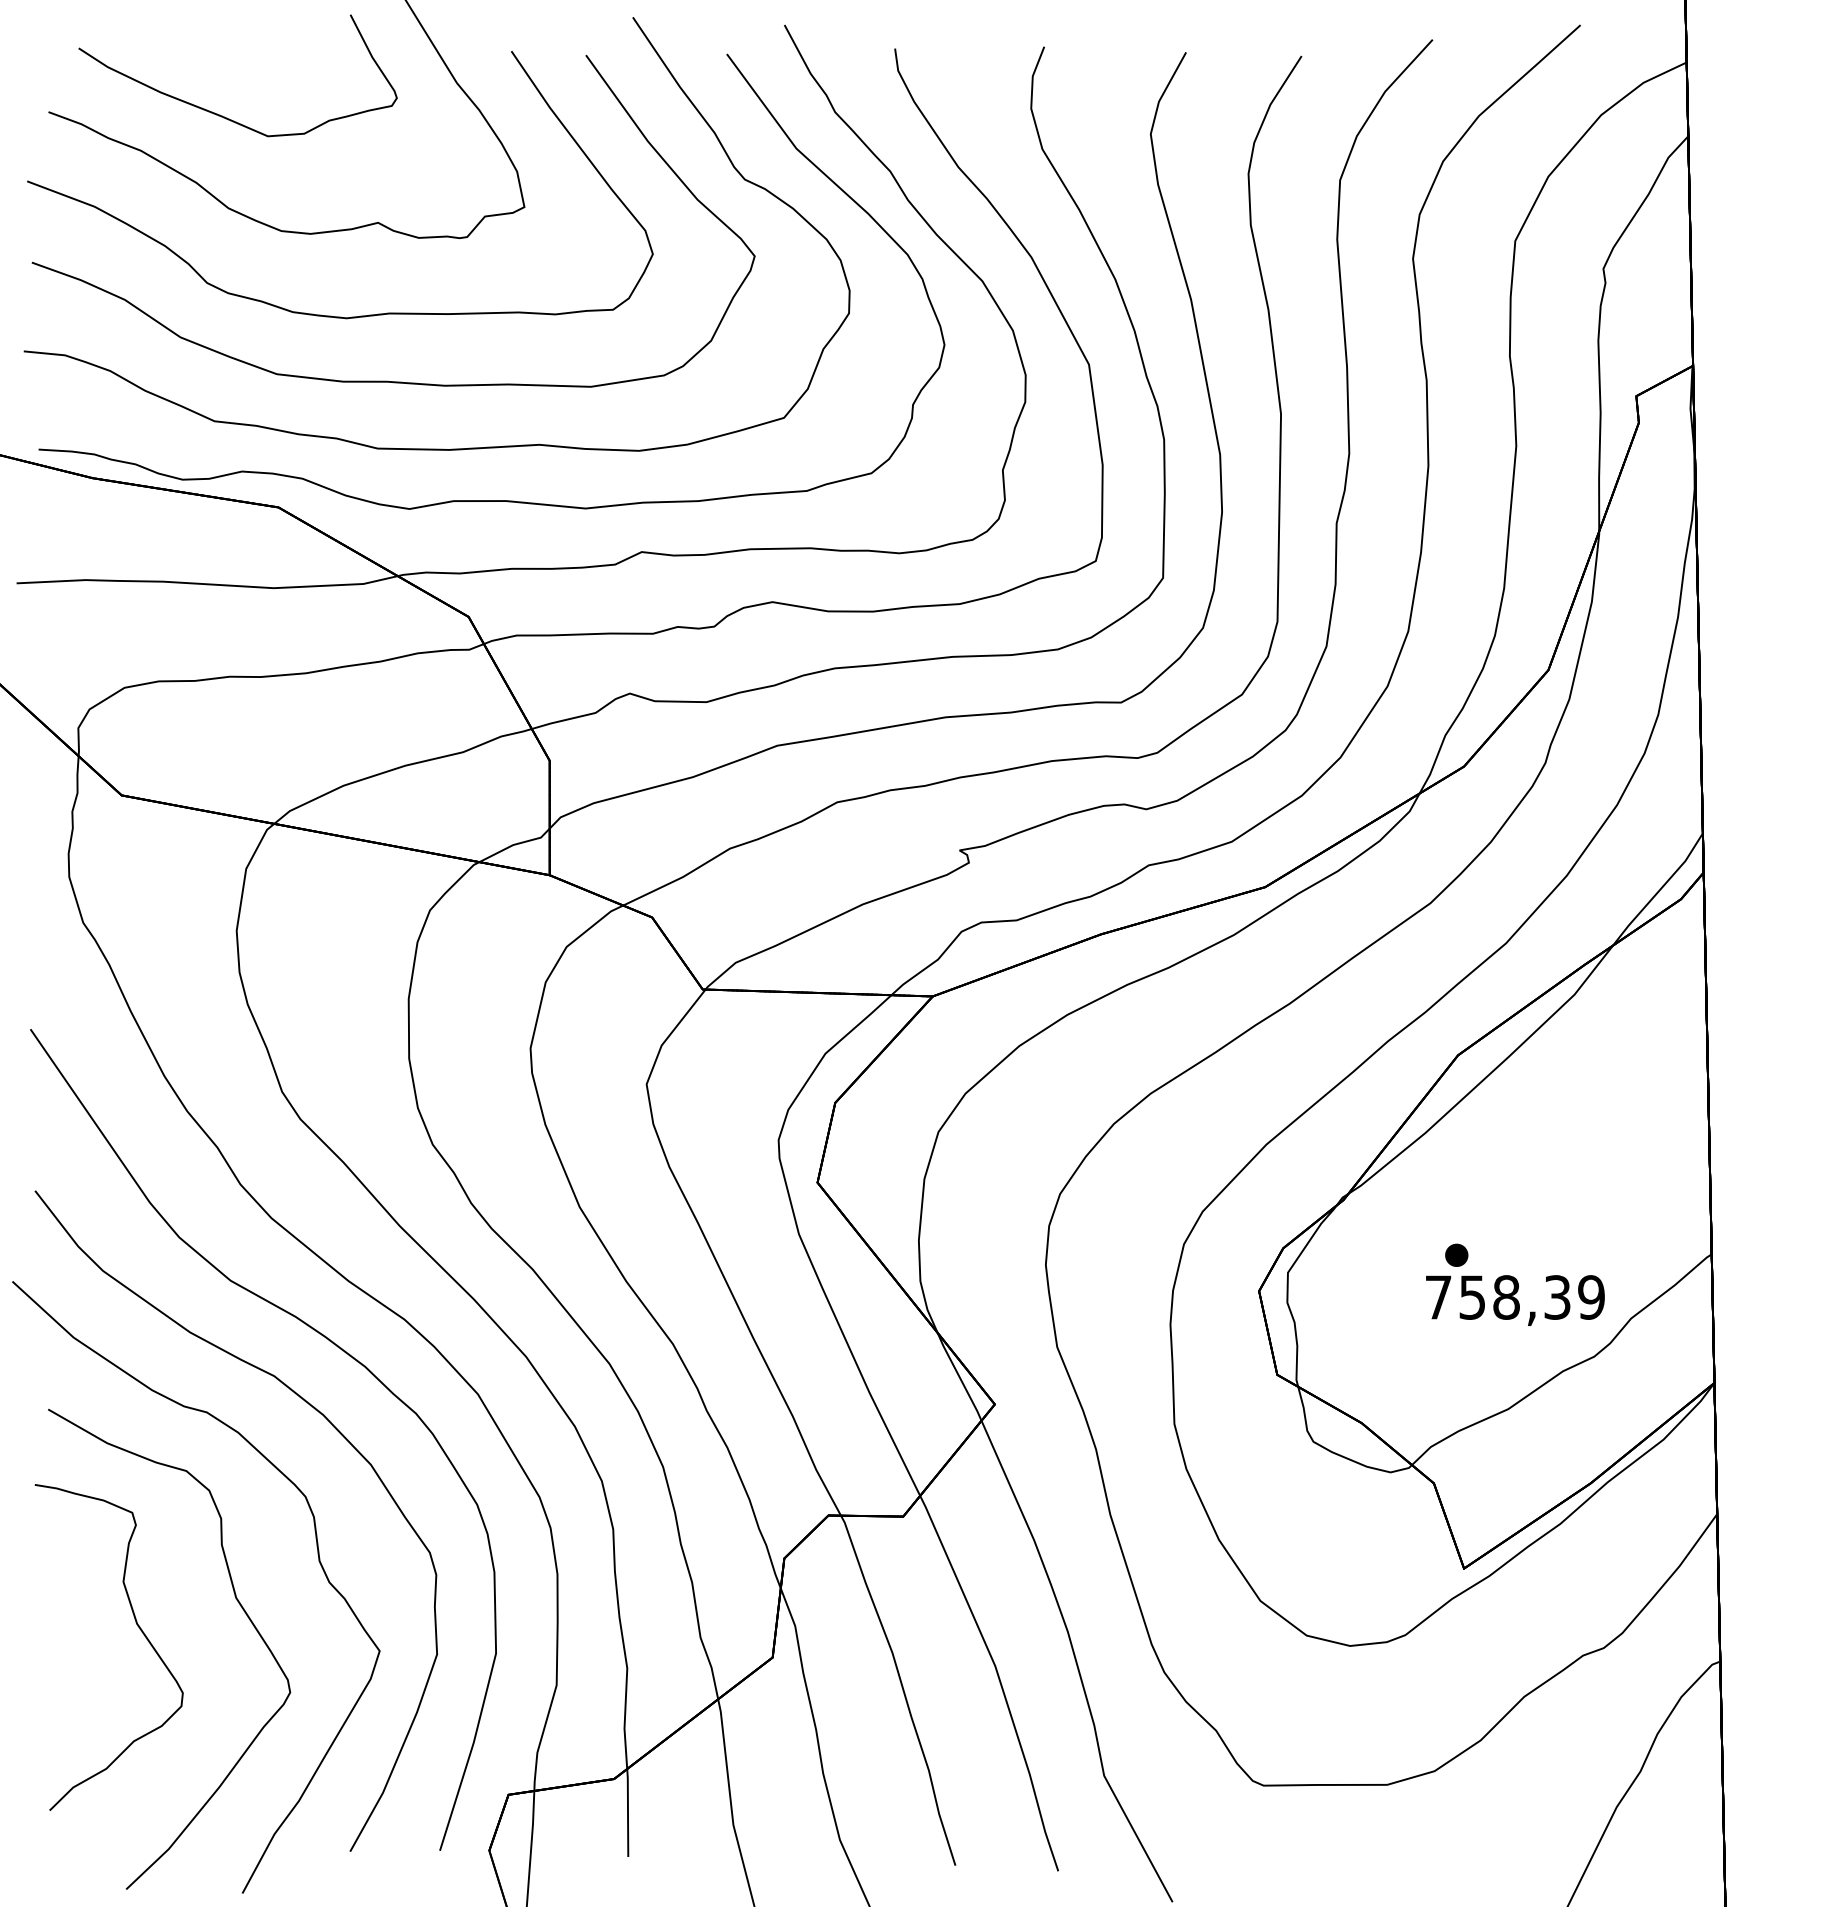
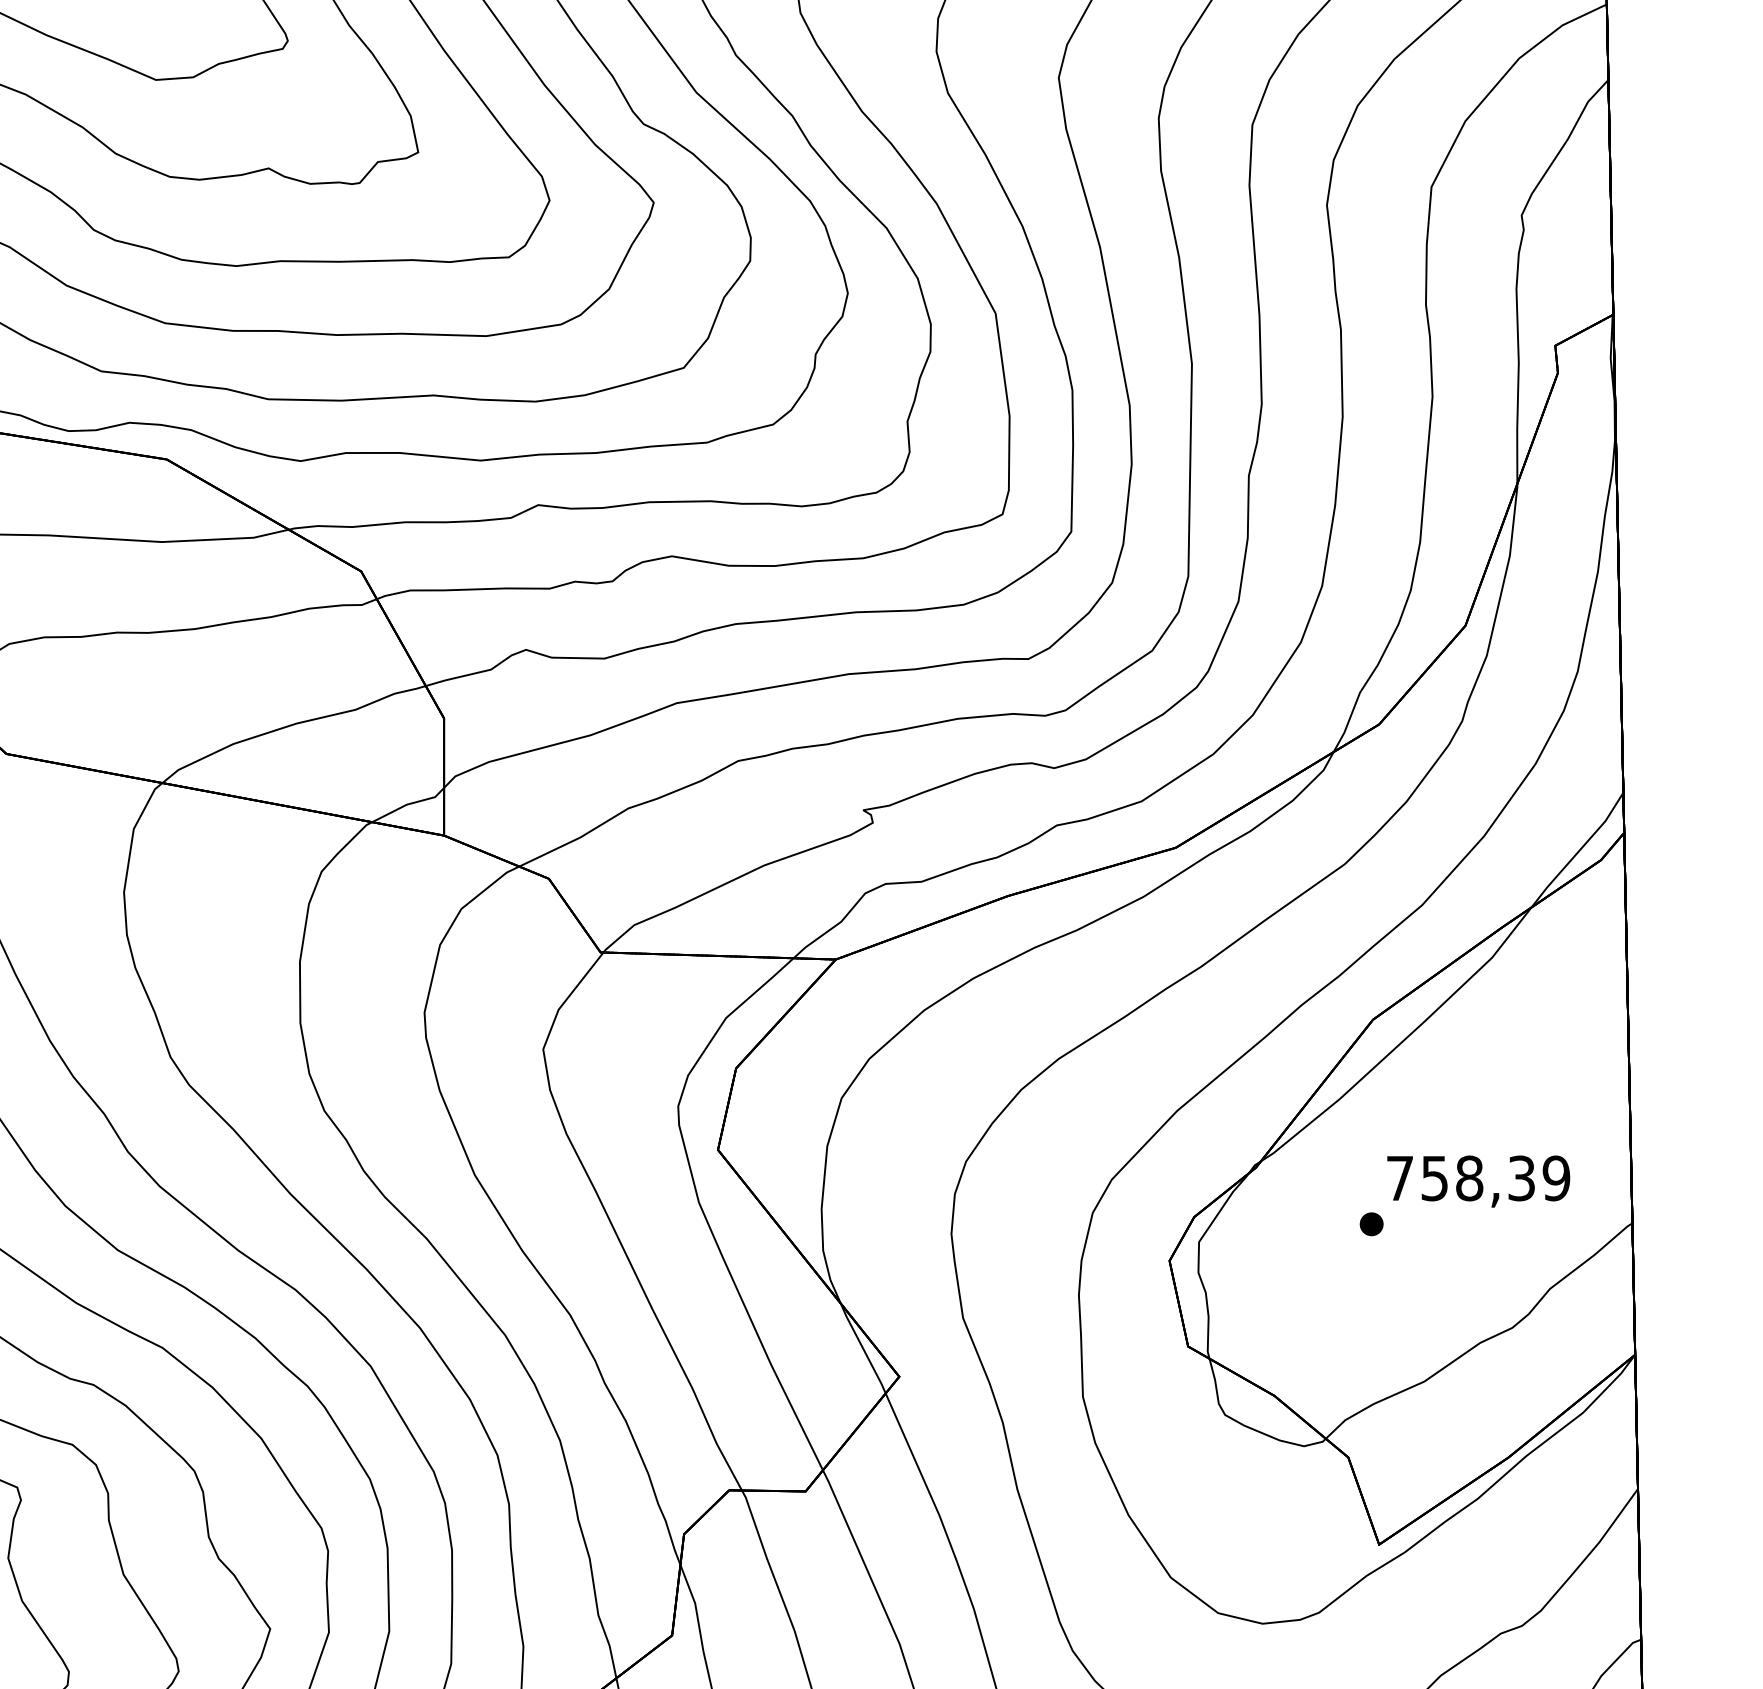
text: (1515, 1300) -> (1478, 1181), moved

